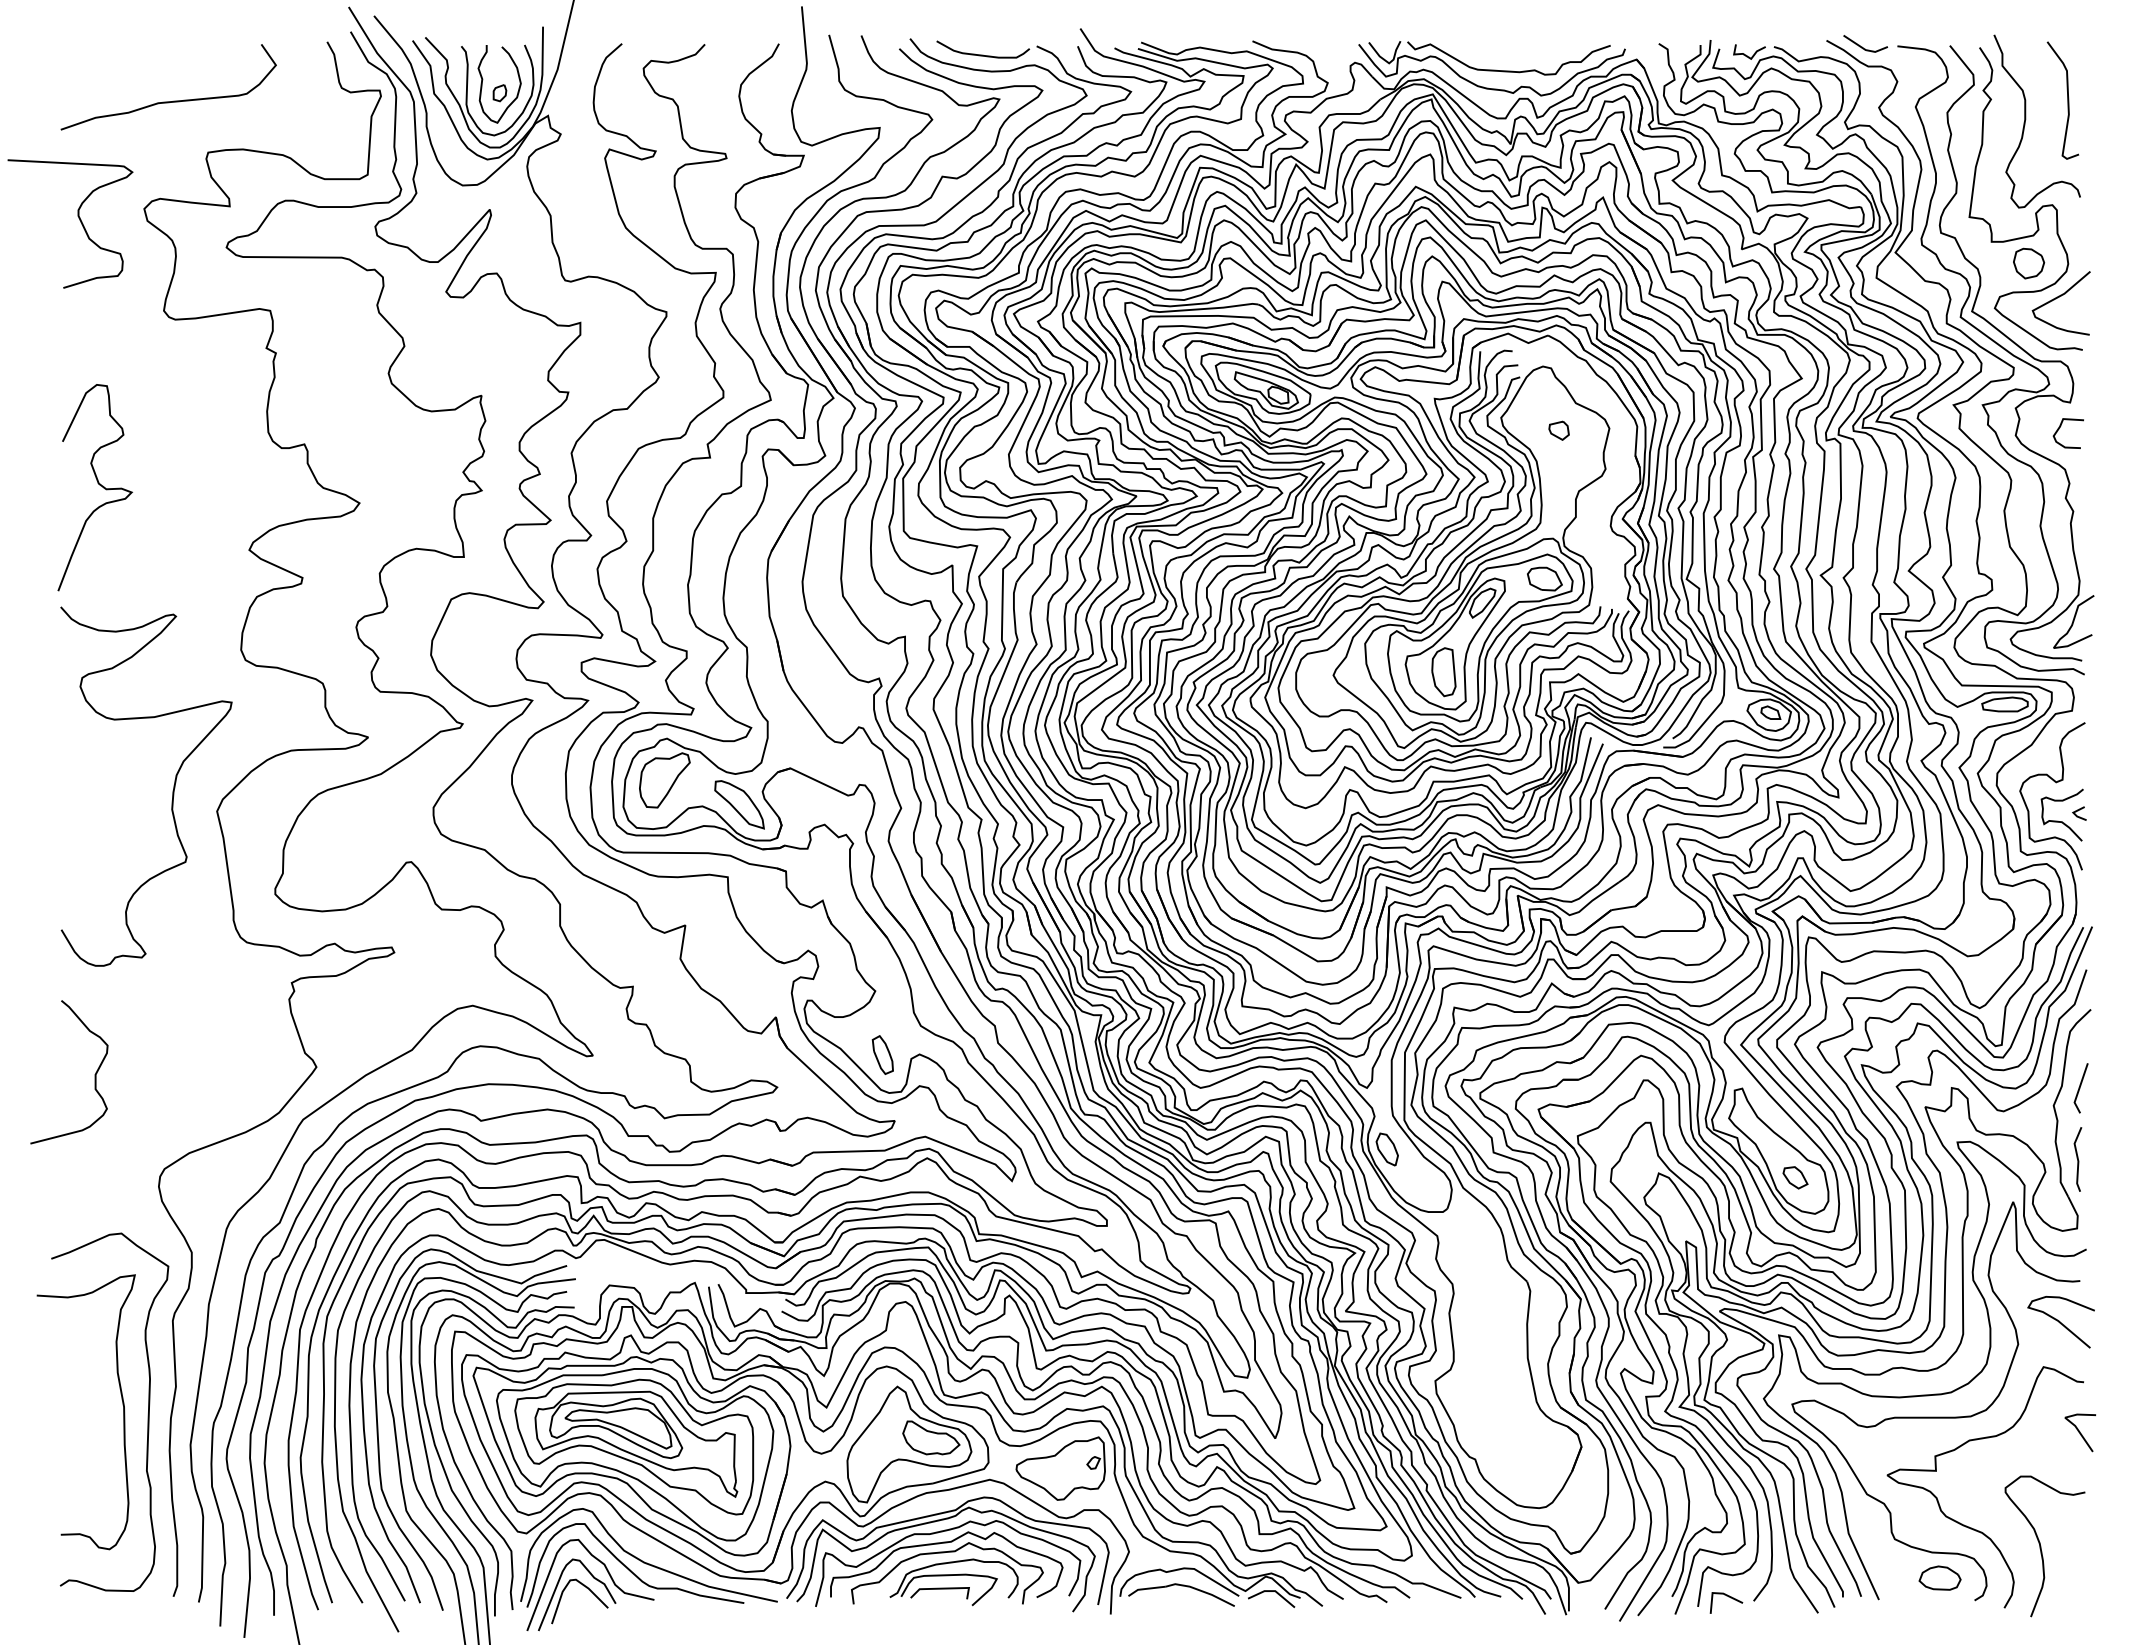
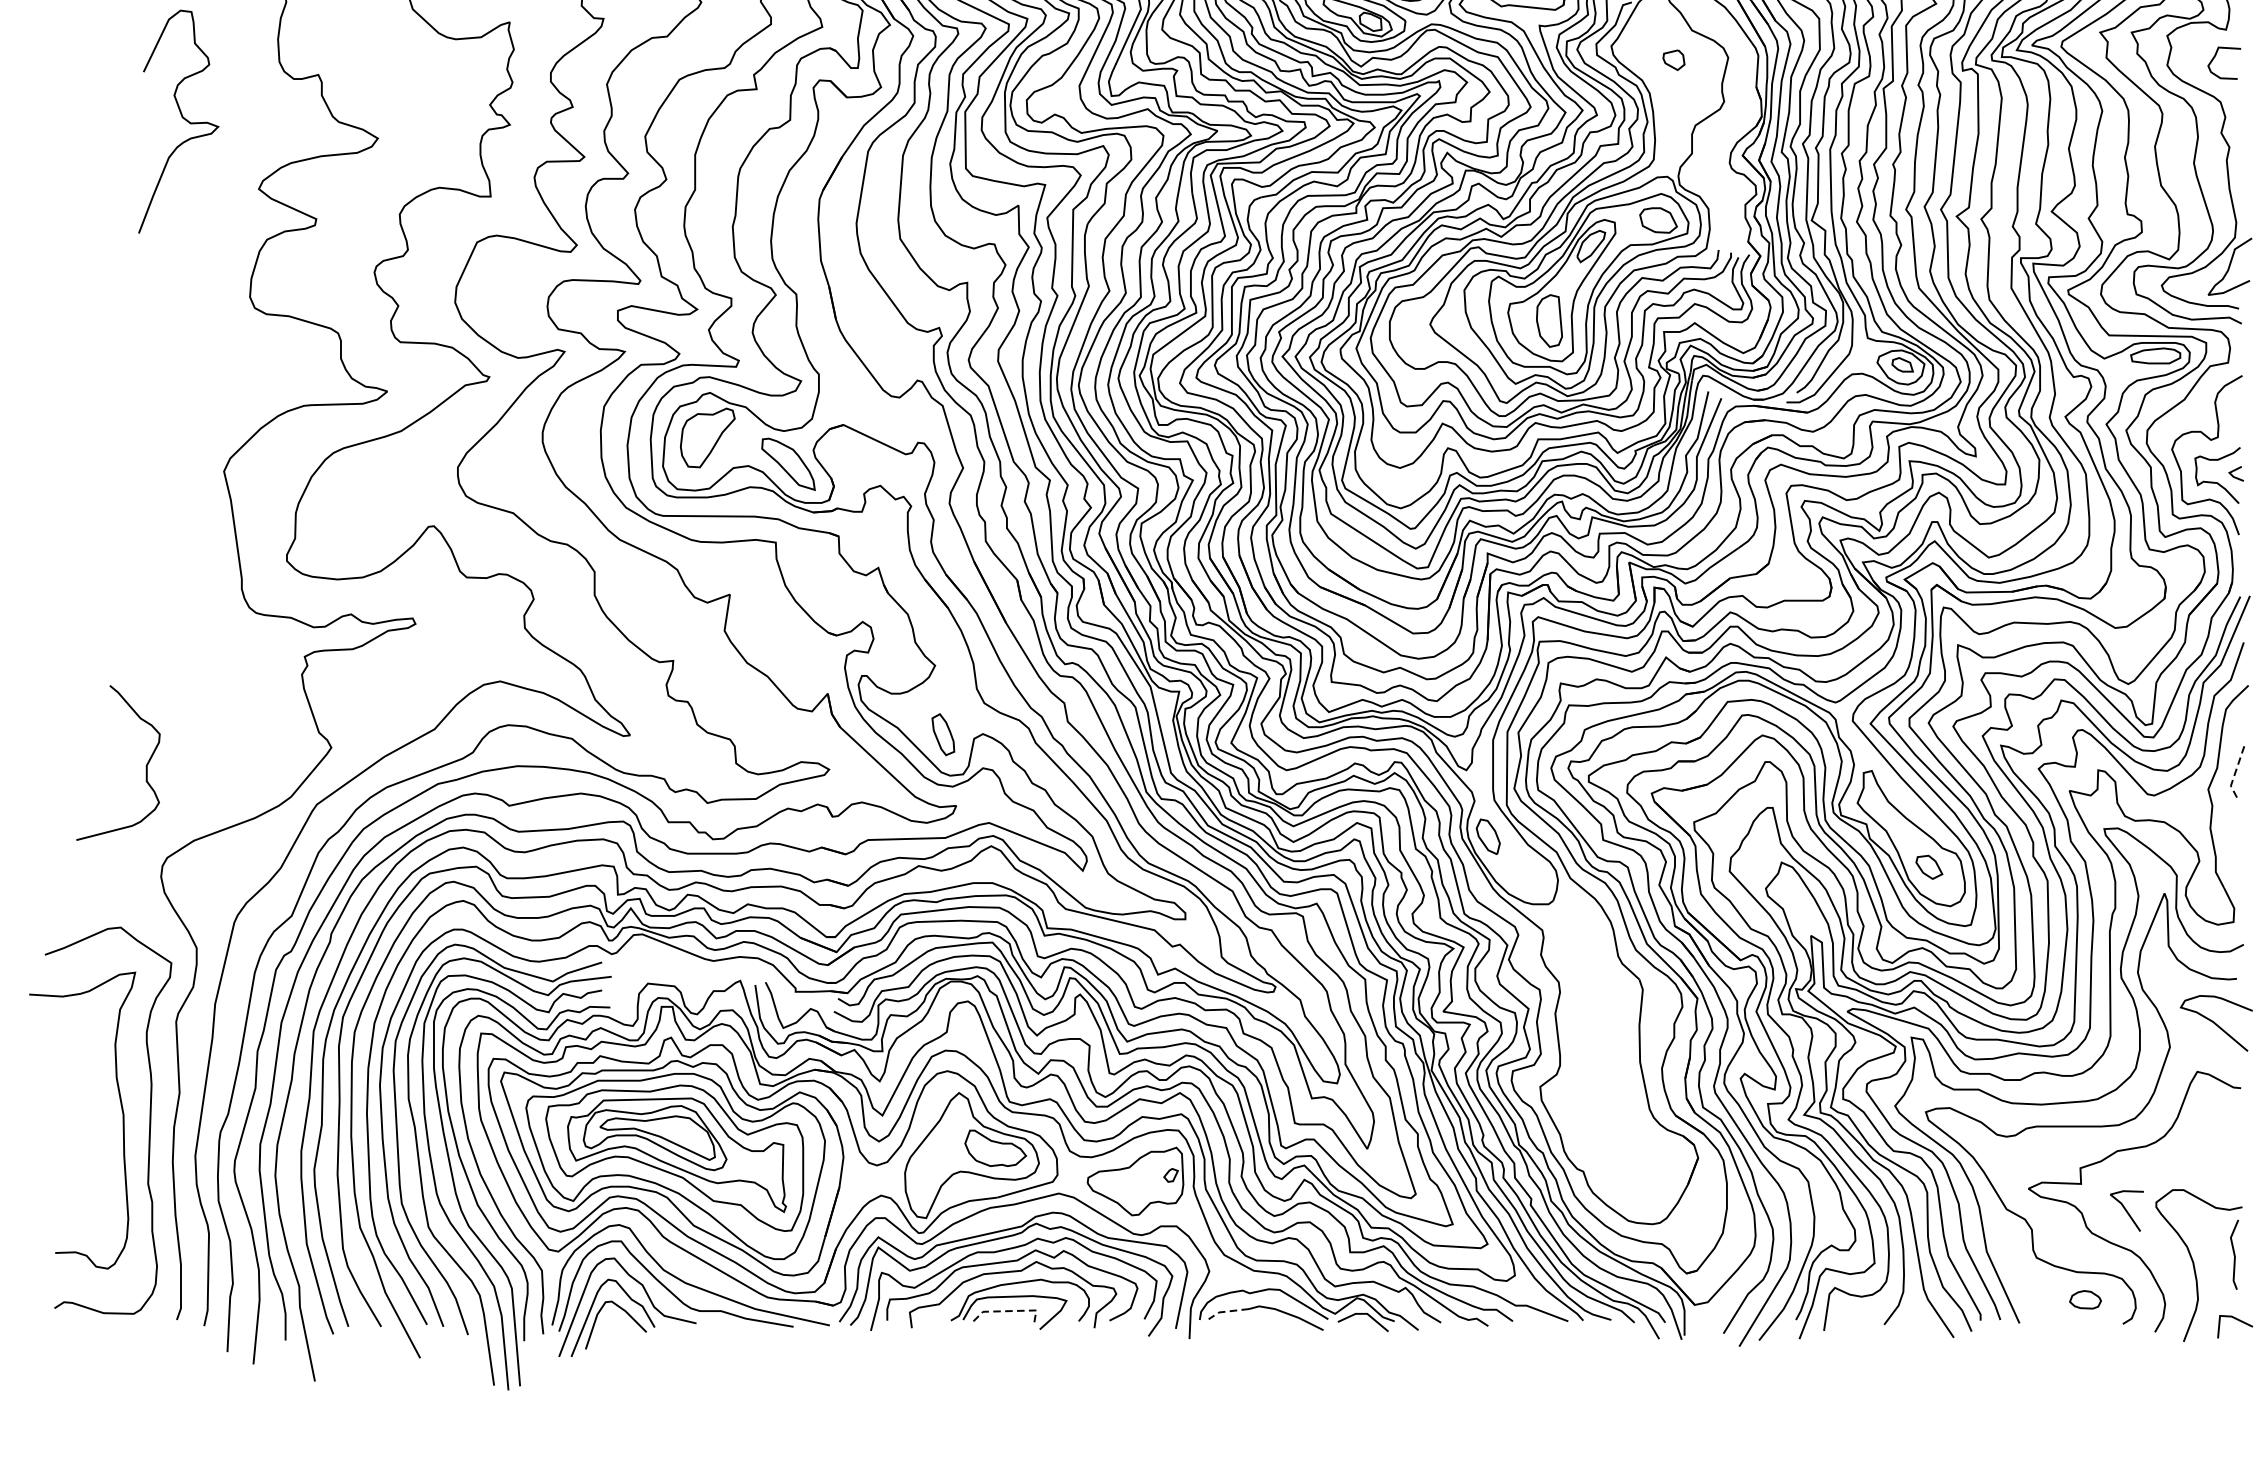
curve: (97, 483) -> (181, 117), moved
curve: (172, 790) -> (175, 448), removed
curve: (94, 1074) -> (145, 765), moved
line: (2079, 1089) -> (2236, 771), solid -> dashed
line: (2077, 1159) -> (2234, 1254), moved
line: (2079, 1432) -> (2125, 1210), moved
part: (1939, 1577) -> (2084, 1299), size x0.7
line: (944, 1588) -> (1009, 1311), solid -> dashed
line: (1145, 1588) -> (1227, 1311), solid -> dashed
line: (1728, 1597) -> (2237, 1320), moved

